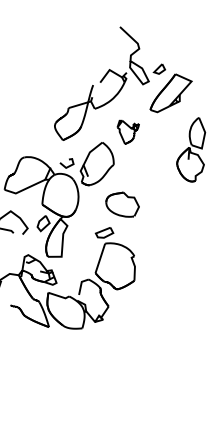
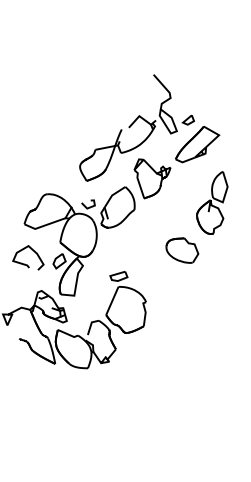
part: (128, 131) -> (152, 178), size x1.67
part: (122, 205) -> (182, 250), moved

